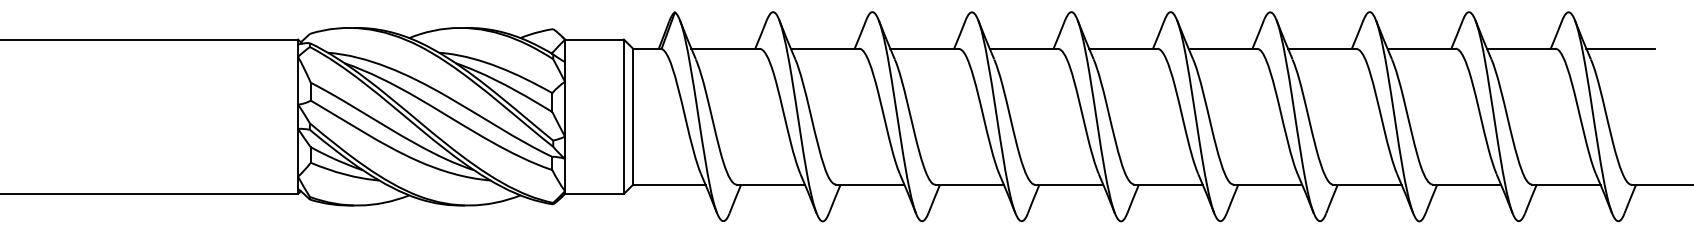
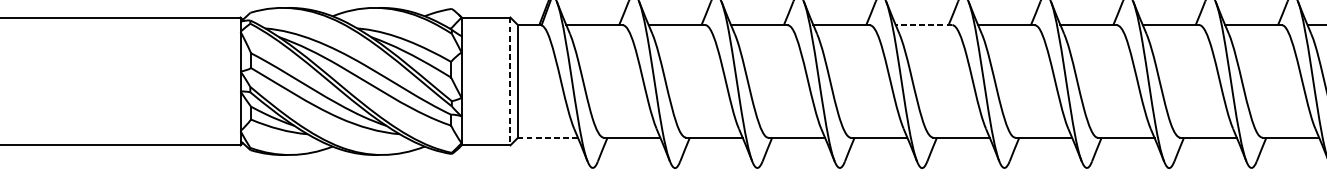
line: (1122, 48) -> (923, 24), solid -> dashed
line: (623, 117) -> (510, 82), solid -> dashed
line: (668, 184) -> (547, 137), solid -> dashed

